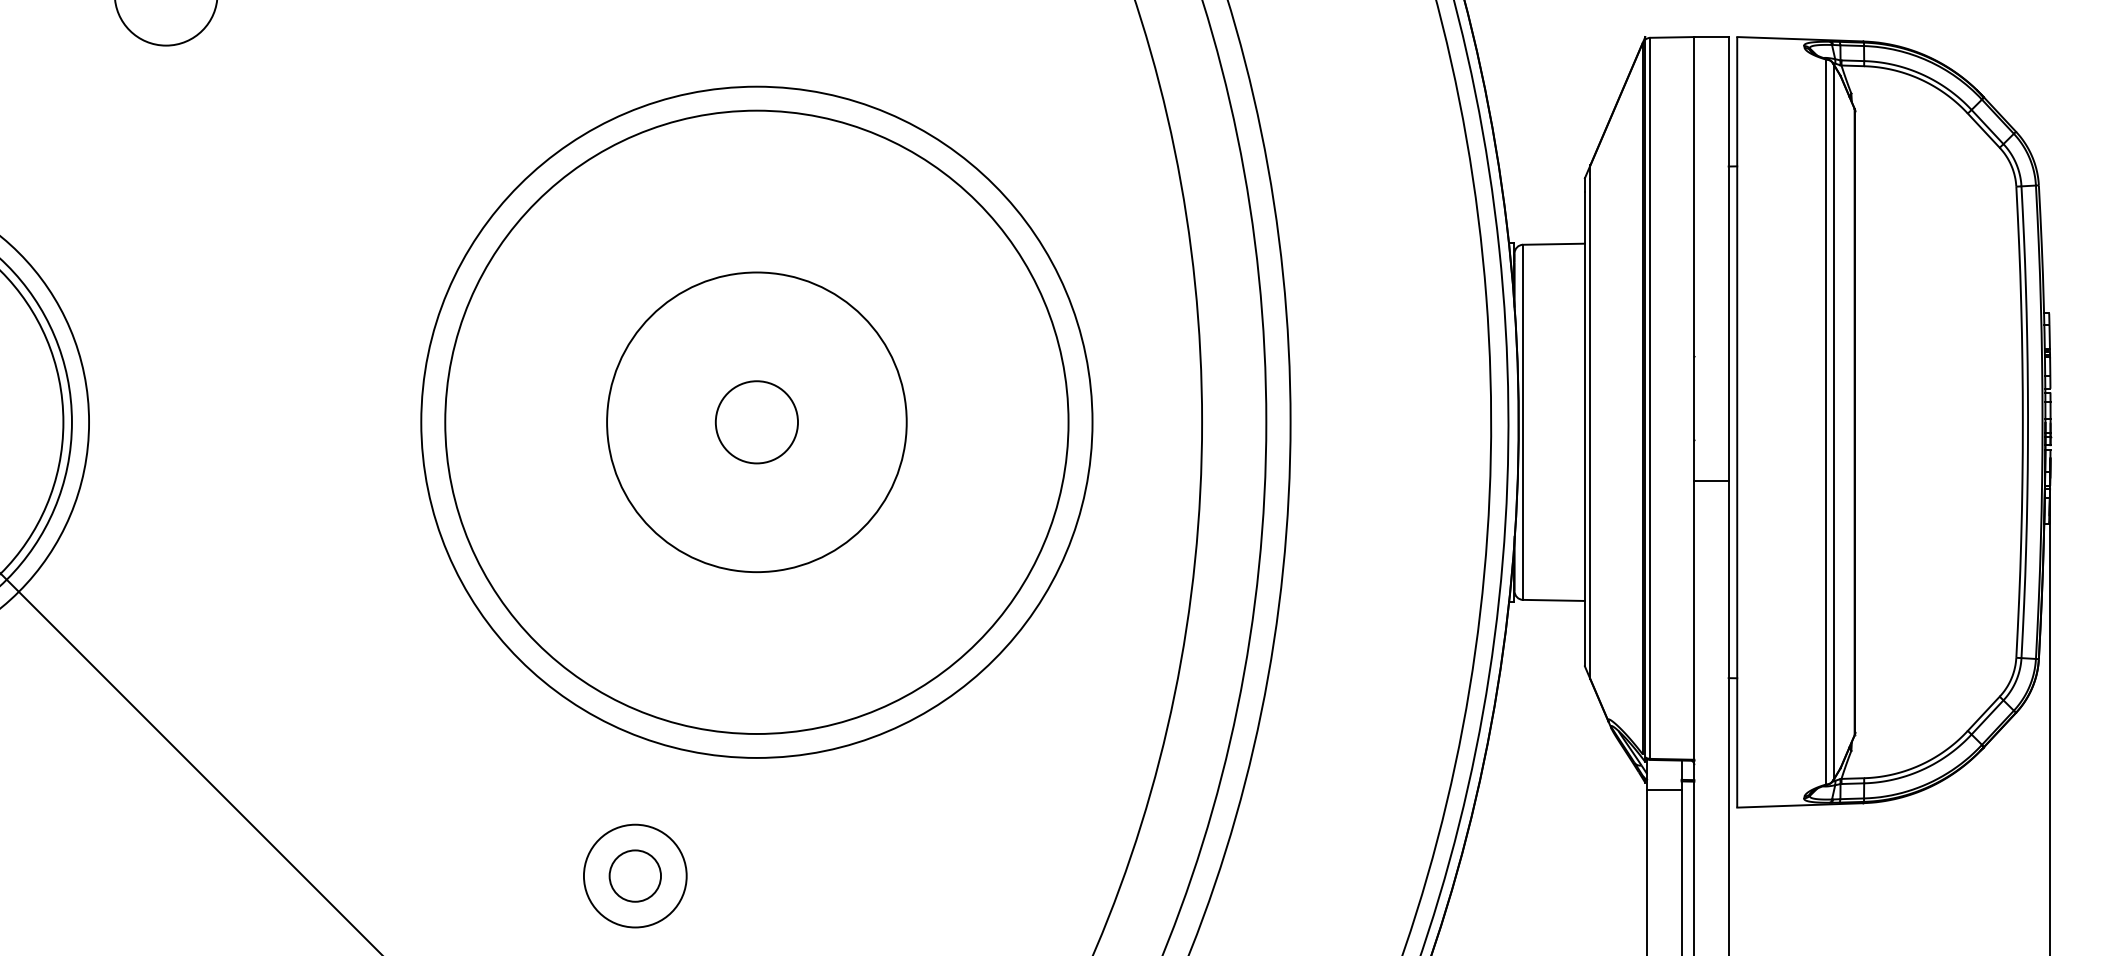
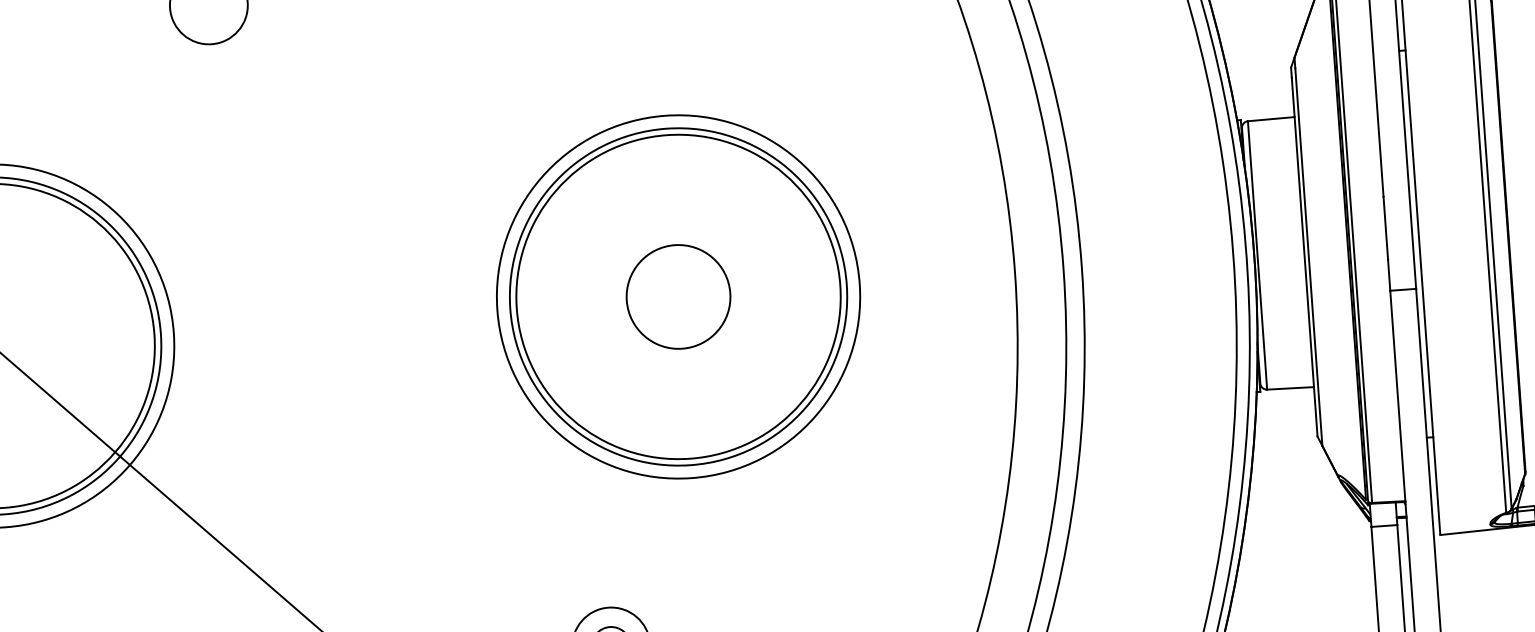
circle: (756, 421) -> (678, 296), size x0.71
circle: (756, 421) -> (678, 296), size x1.67
circle: (756, 422) -> (678, 297), size x0.71
circle: (756, 422) -> (678, 297), size x1.43

